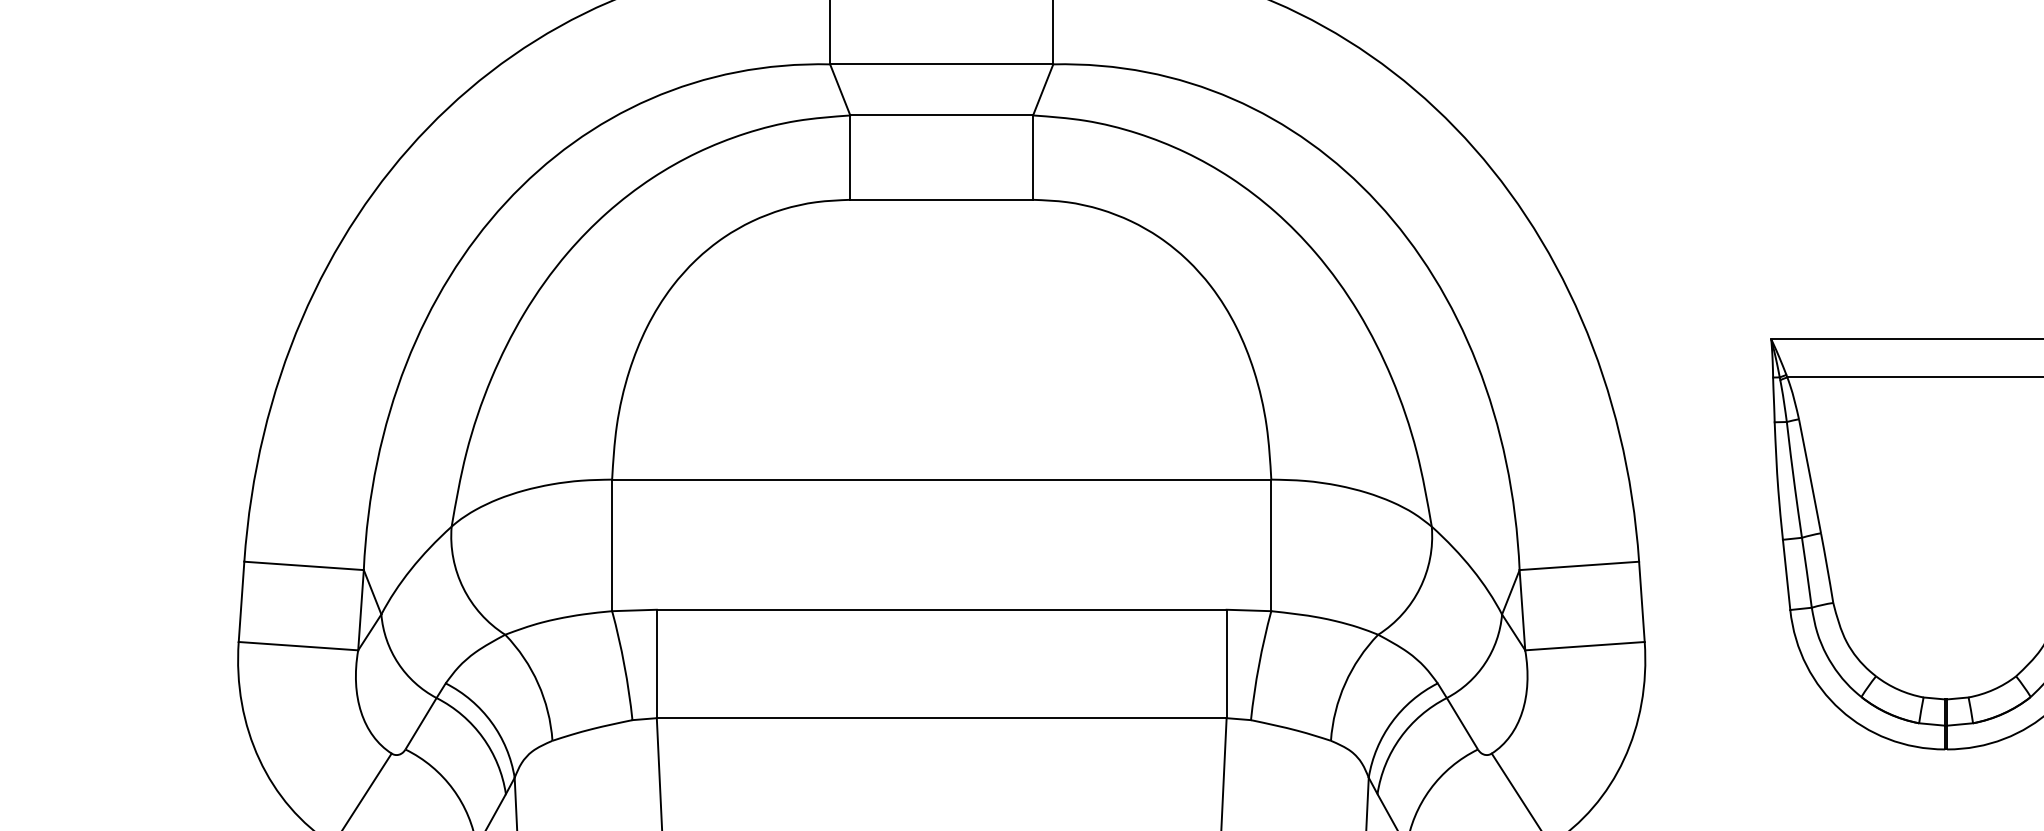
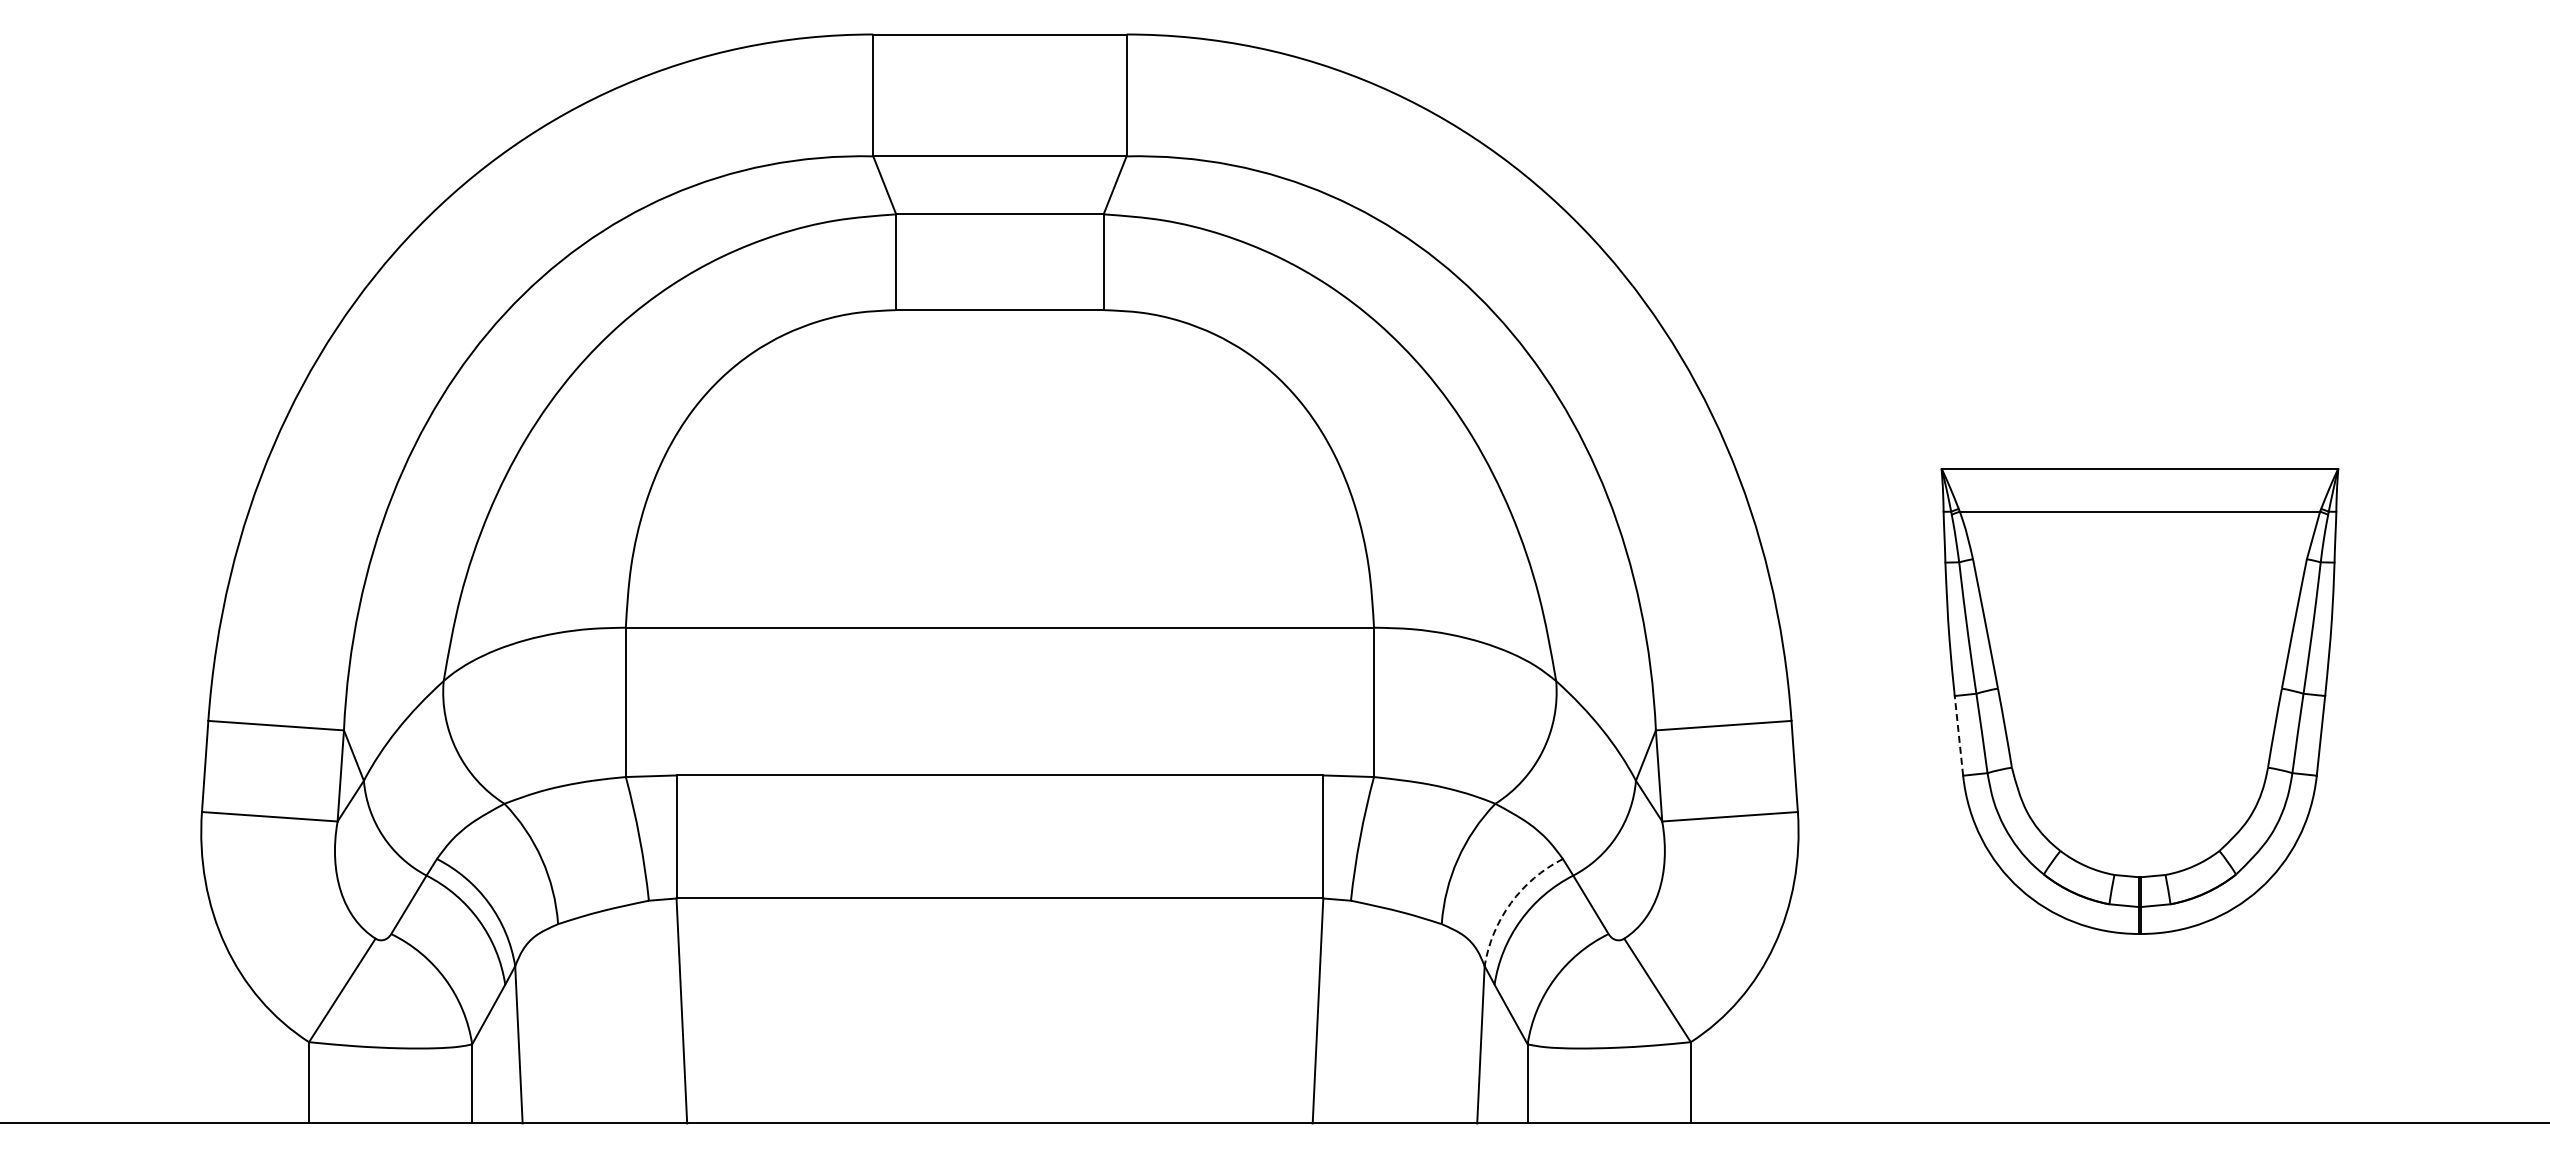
line: (1786, 574) -> (1958, 735), solid -> dashed
arc: (1391, 722) -> (1510, 903), solid -> dashed

